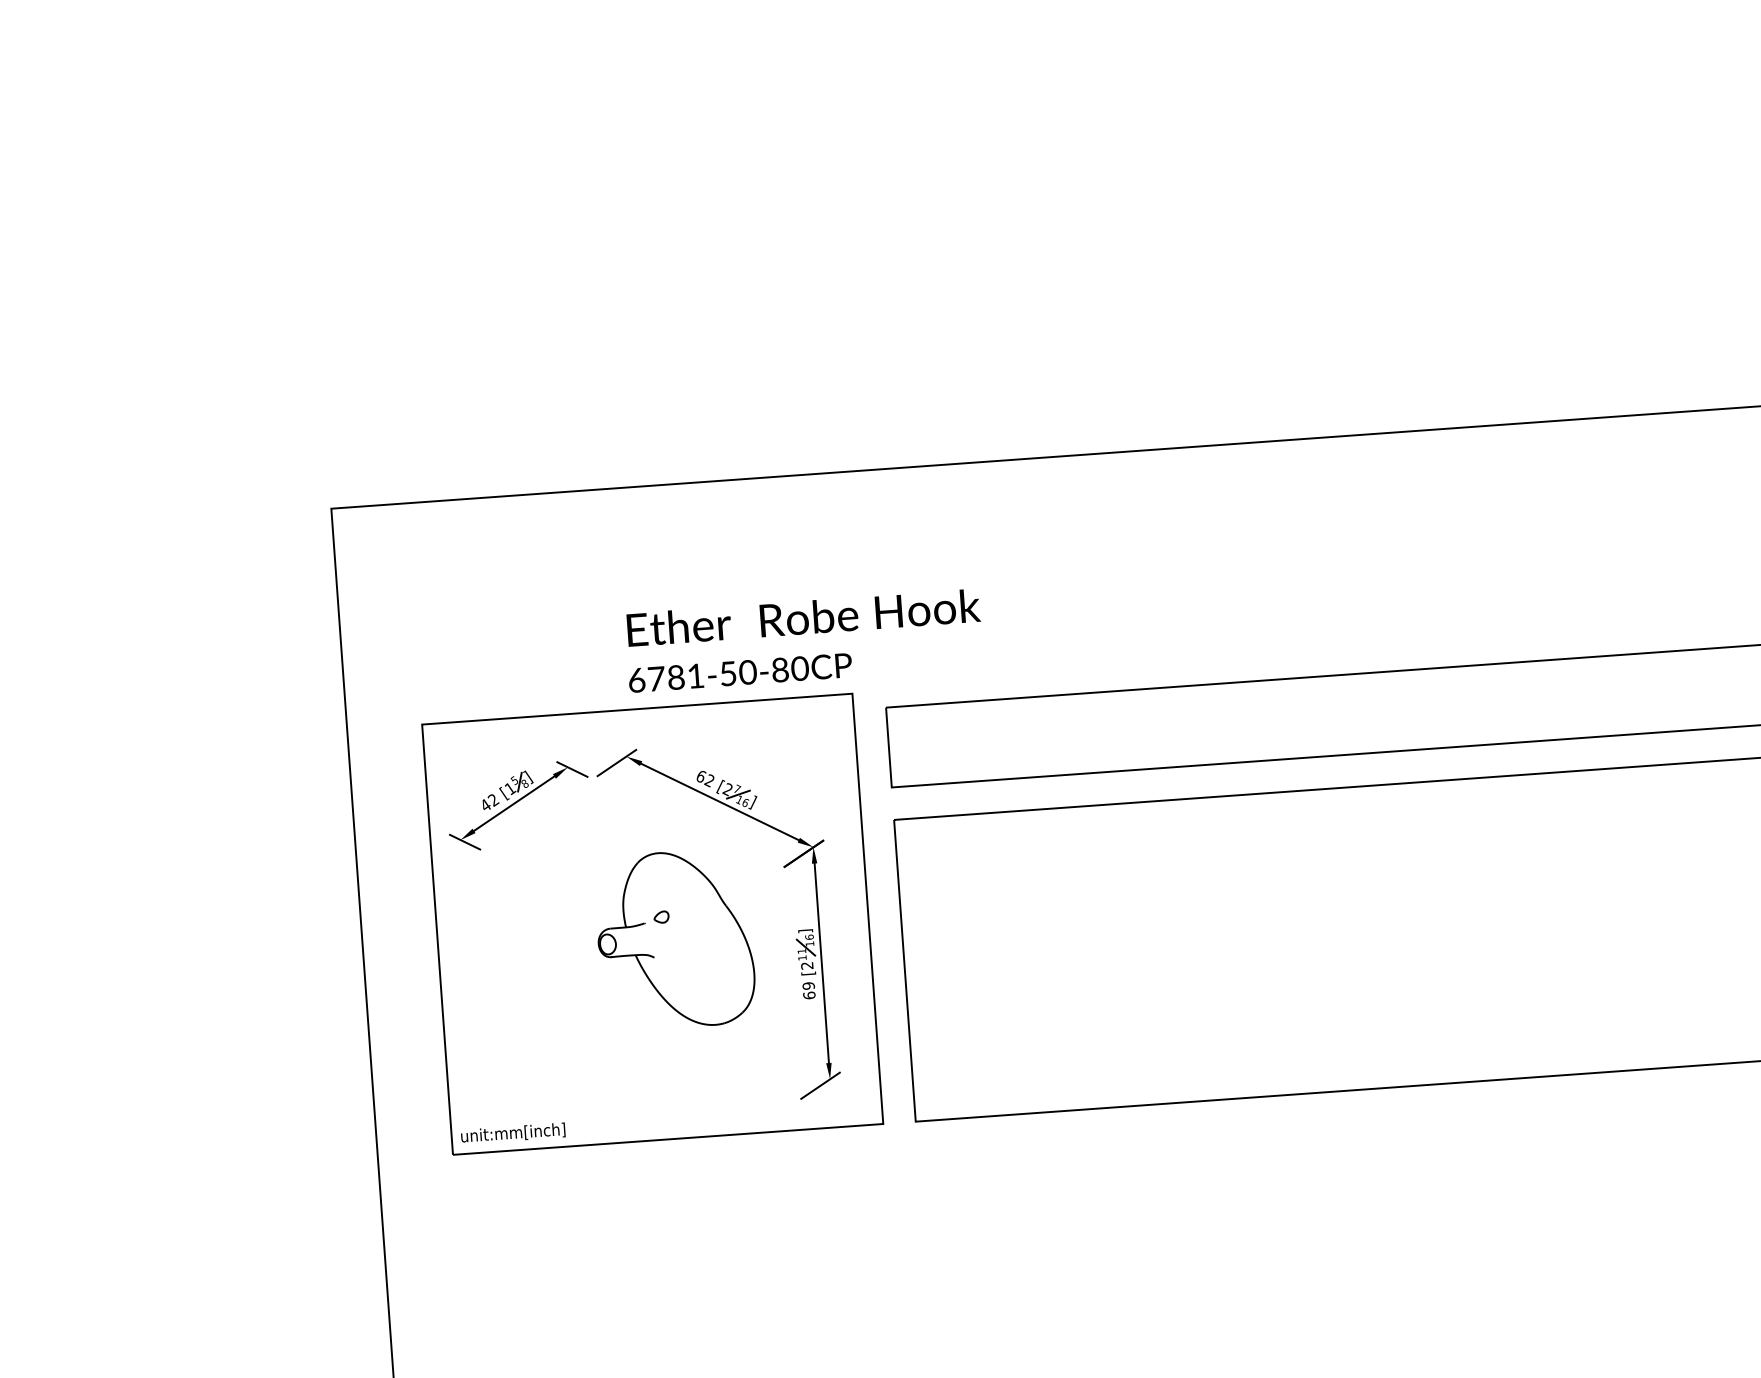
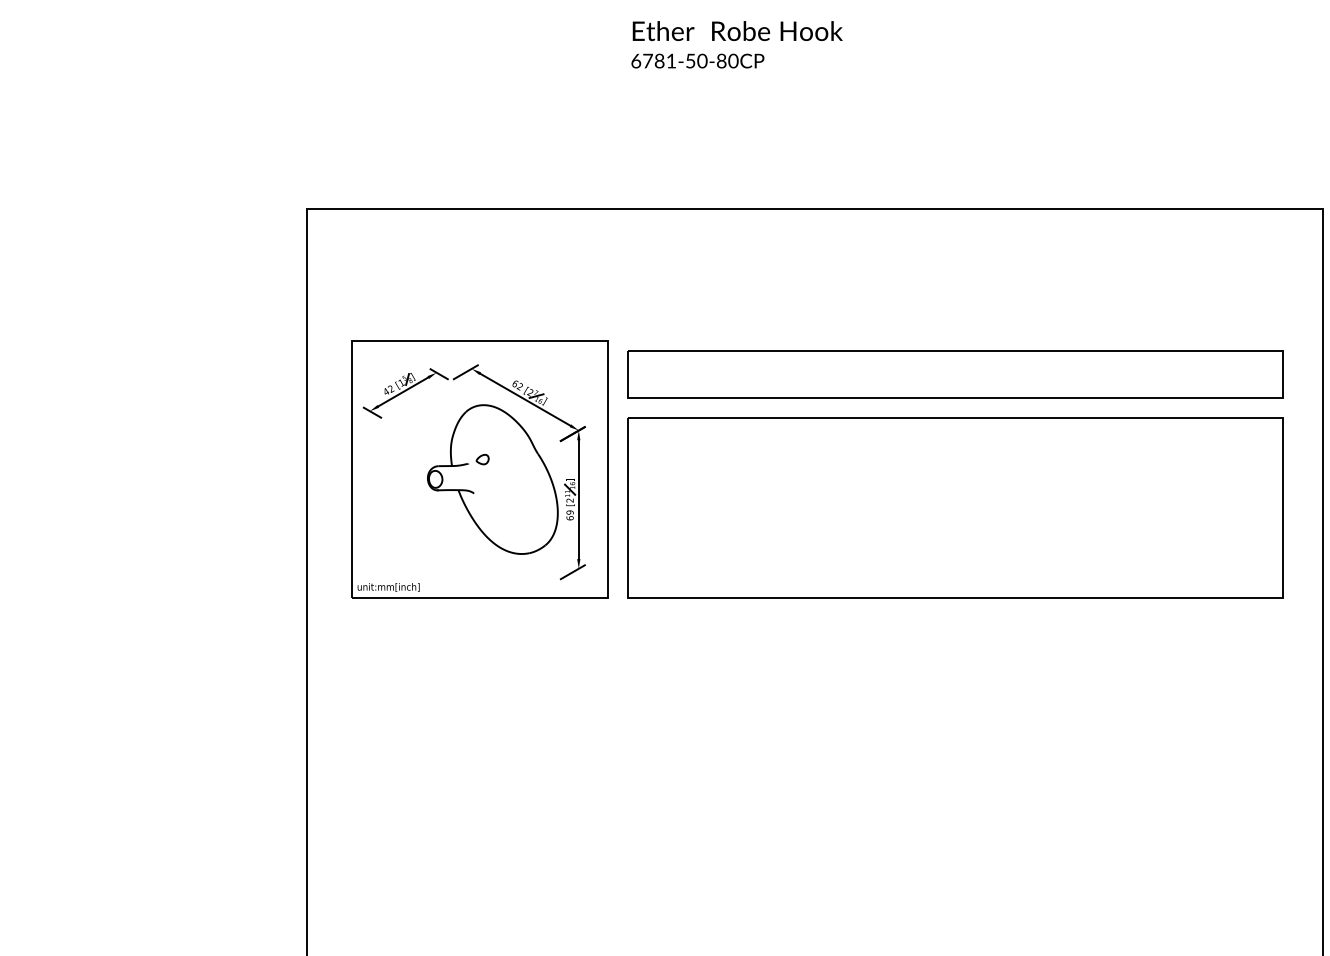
text: (803, 640) -> (736, 44), moved
part: (674, 939) -> (492, 479), size x1.43

